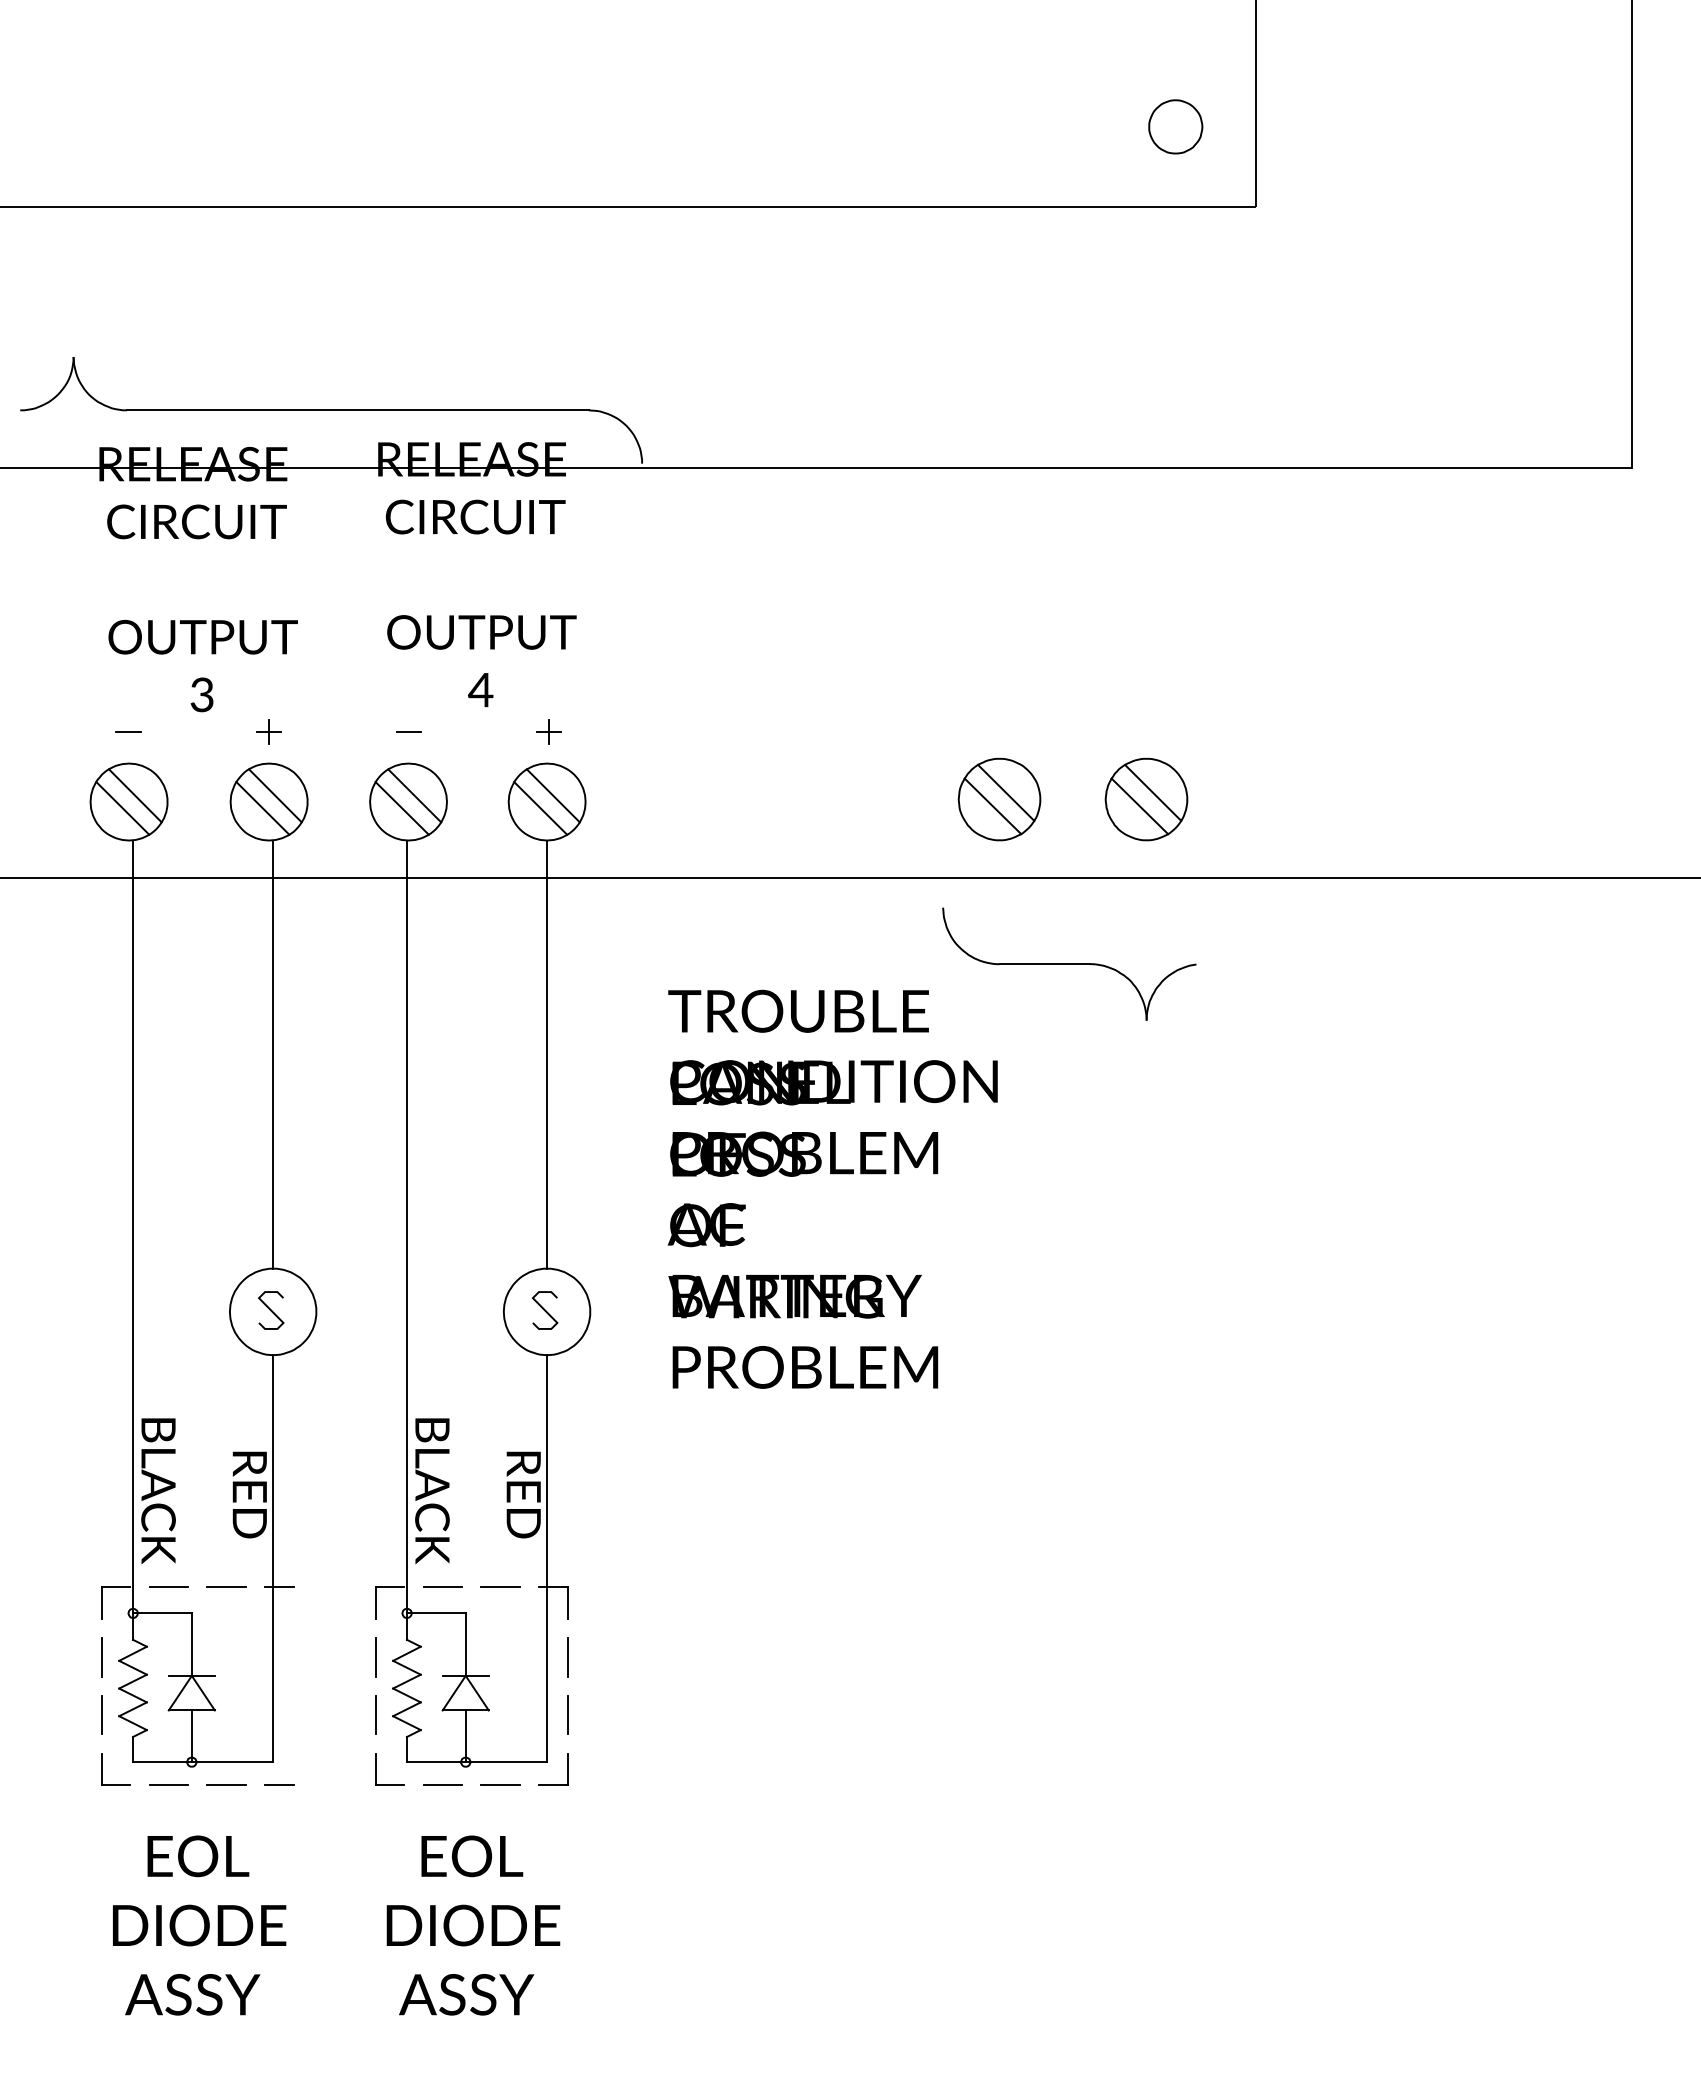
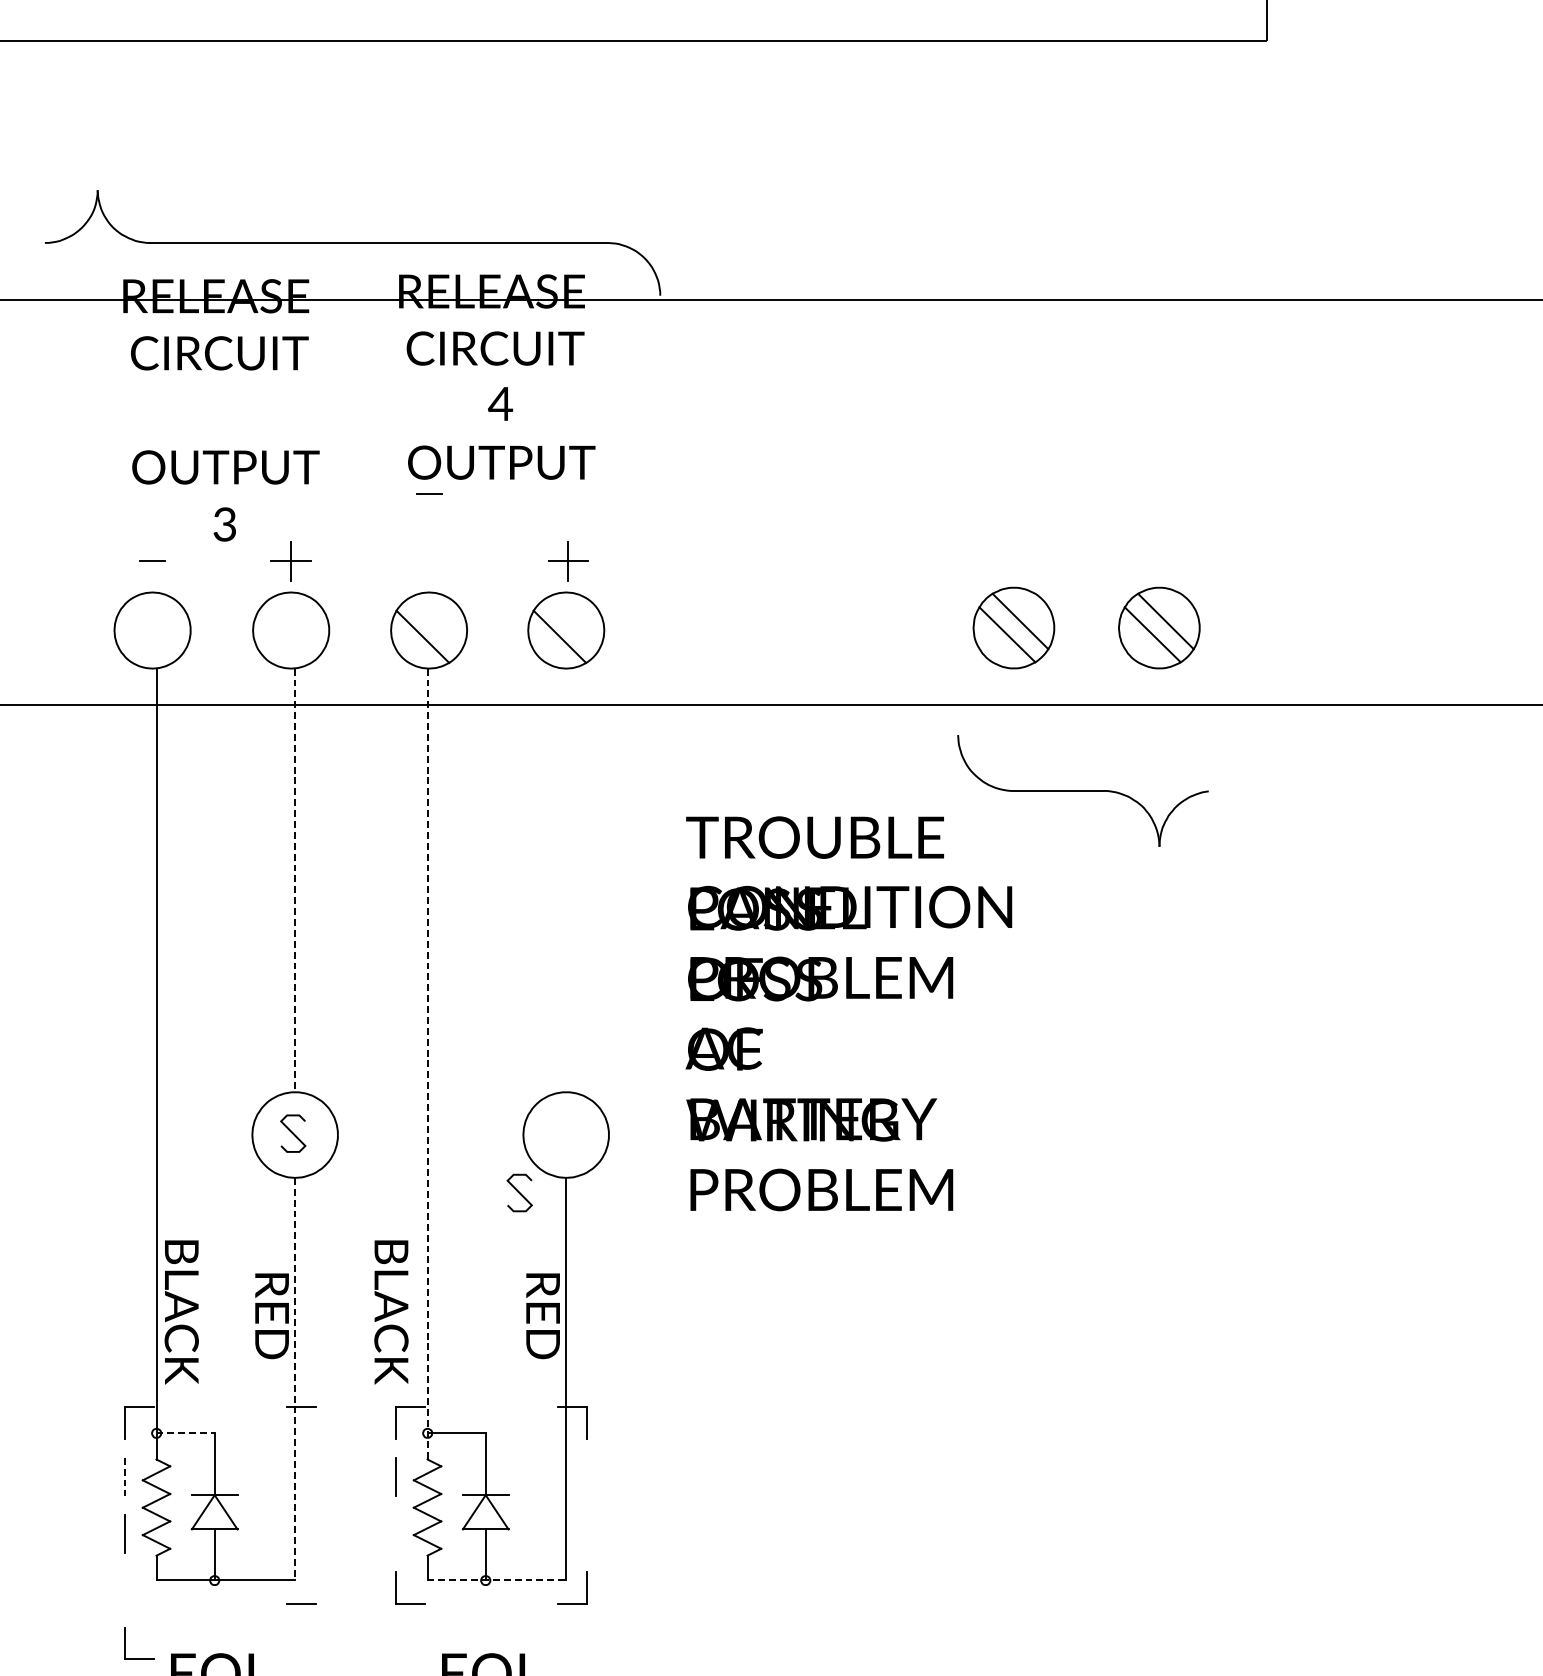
text: (480, 689) -> (500, 403), moved
part: (268, 731) -> (290, 560), size x1.6
line: (408, 731) -> (429, 493), moved
part: (548, 731) -> (567, 560), size x1.6
line: (135, 795) -> (158, 624), removed
line: (275, 795) -> (297, 624), removed
line: (414, 795) -> (435, 624), removed
line: (552, 795) -> (571, 624), removed
line: (122, 808) -> (146, 636), removed
line: (262, 808) -> (284, 636), removed
line: (547, 1054) -> (566, 880), removed
line: (273, 1055) -> (295, 881), solid -> dashed
line: (406, 1240) -> (427, 1064), solid -> dashed
curve: (544, 1310) -> (519, 1193), moved
text: (432, 1491) -> (391, 1312), moved
line: (273, 1559) -> (295, 1380), solid -> dashed
line: (168, 1587) -> (191, 1407), removed
line: (226, 1587) -> (248, 1407), removed
line: (442, 1587) -> (462, 1407), removed
line: (500, 1587) -> (520, 1407), removed
line: (162, 1613) -> (185, 1433), solid -> dashed
line: (101, 1657) -> (125, 1477), solid -> dashed
line: (567, 1657) -> (586, 1477), removed
line: (375, 1715) -> (396, 1534), removed
line: (567, 1715) -> (586, 1534), removed
line: (477, 1762) -> (497, 1580), solid -> dashed
part: (102, 1769) -> (126, 1643), moved
line: (168, 1785) -> (191, 1603), removed
line: (226, 1785) -> (248, 1603), removed
line: (442, 1785) -> (462, 1603), removed
line: (500, 1785) -> (520, 1603), removed

